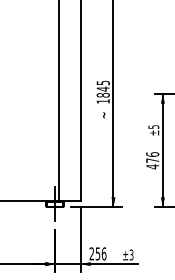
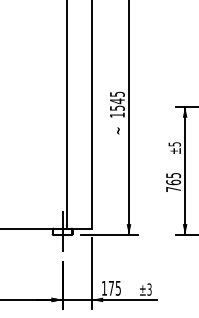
text: (102, 95) -> (116, 108), 1845 -> 1545
text: (152, 160) -> (173, 182), 476 -> 765
text: (97, 253) -> (110, 287), 256 -> 175

